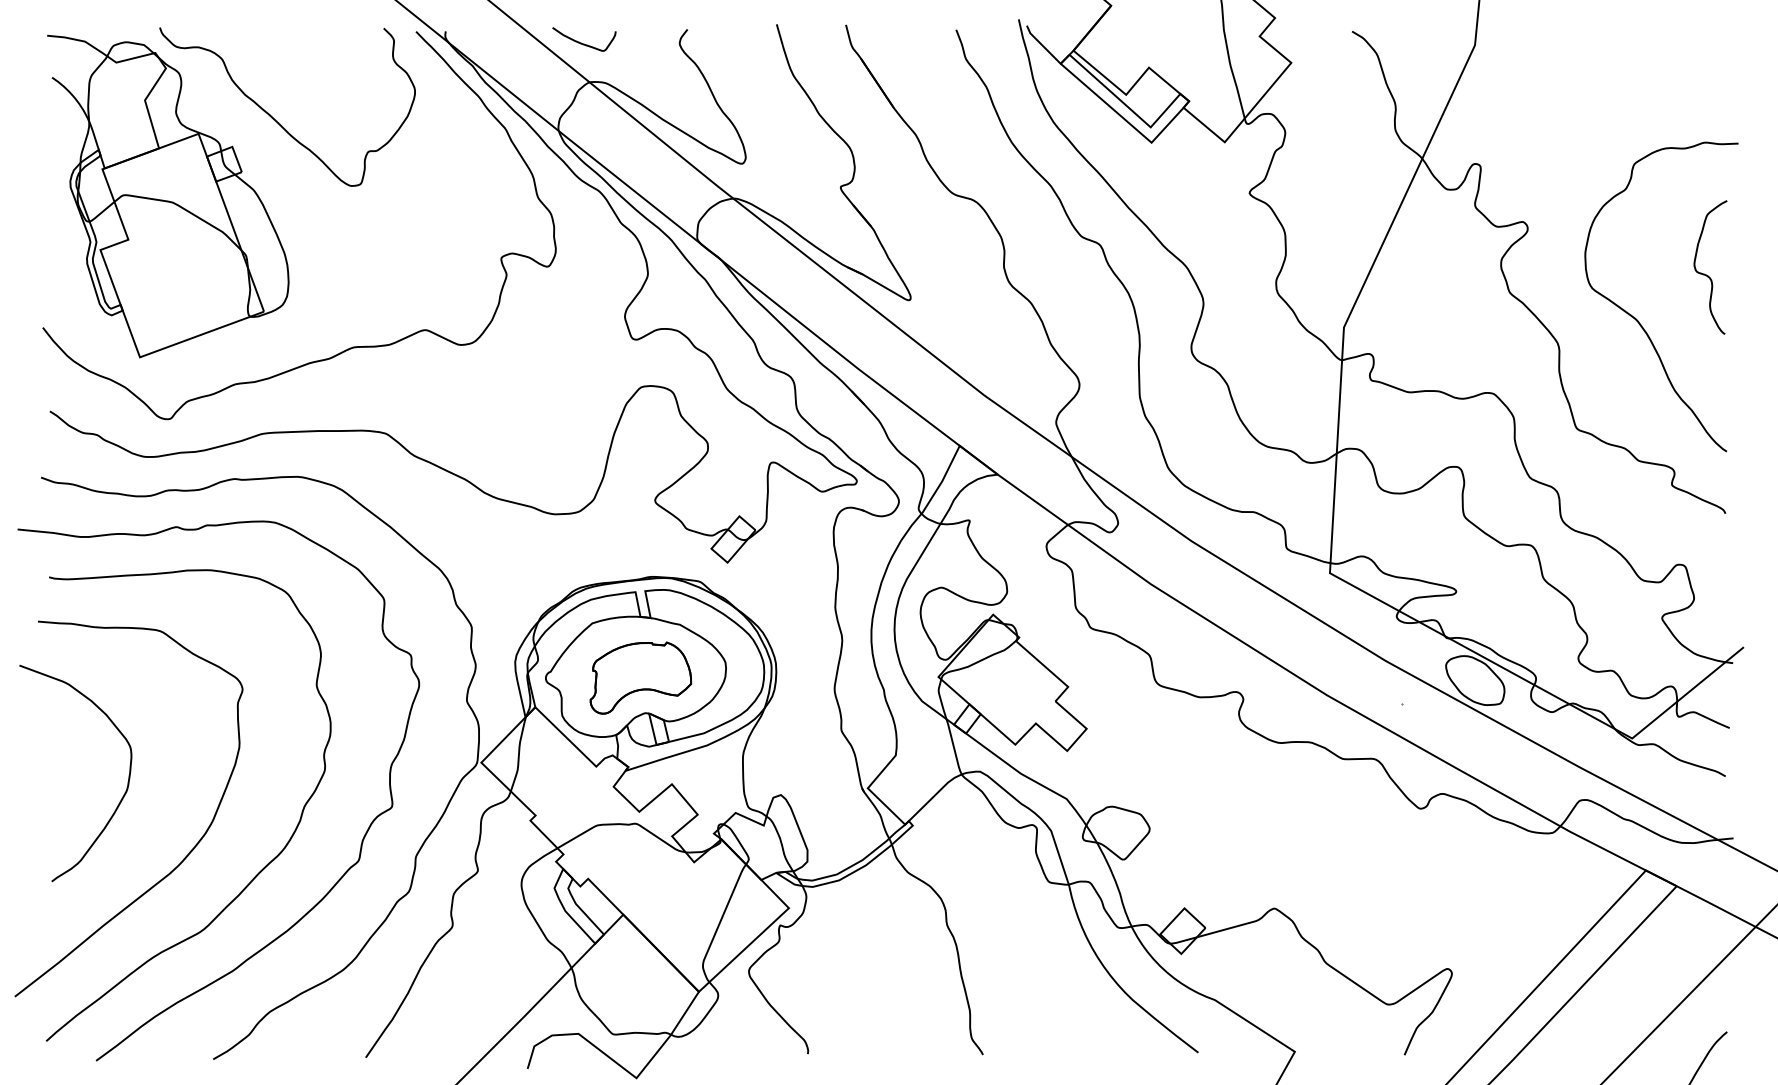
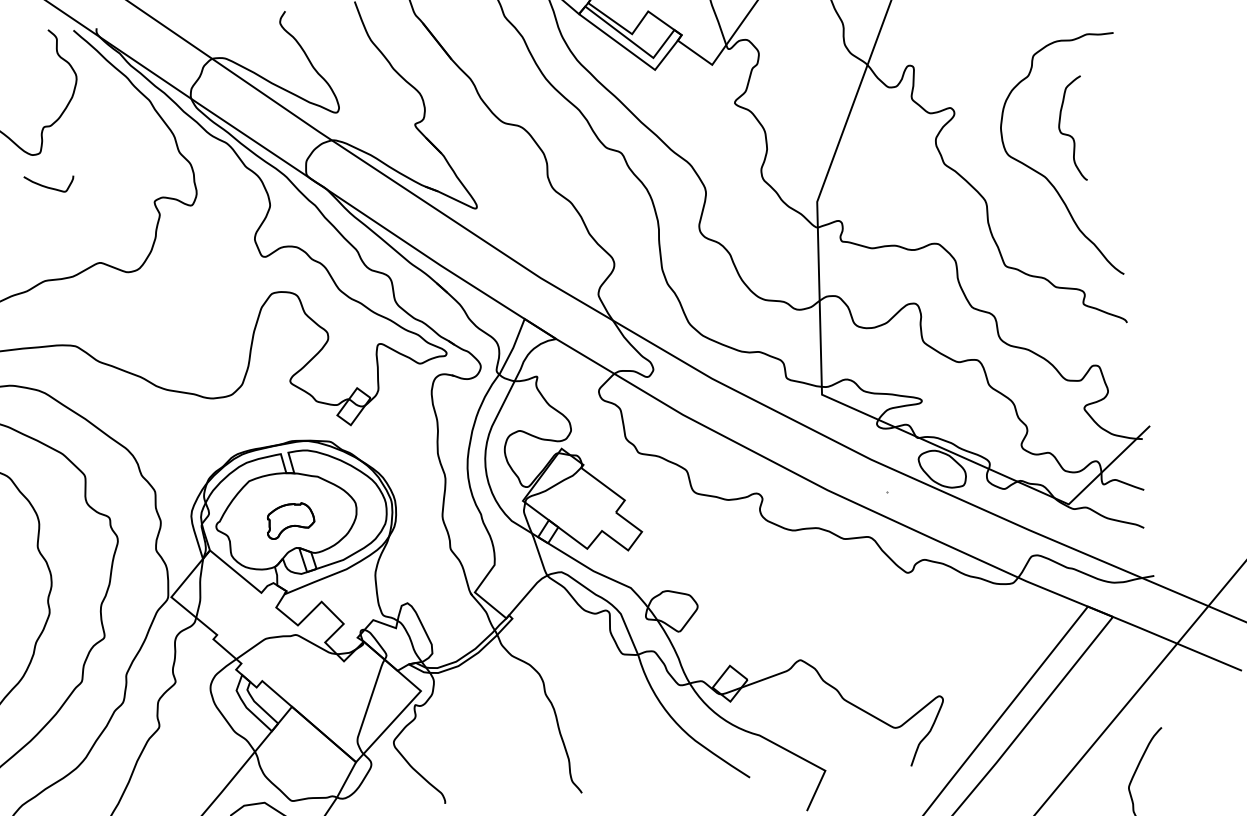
curve: (584, 43) -> (49, 187), moved
curve: (1706, 274) -> (1069, 134), moved
part: (640, 677) -> (290, 520), size x0.6

